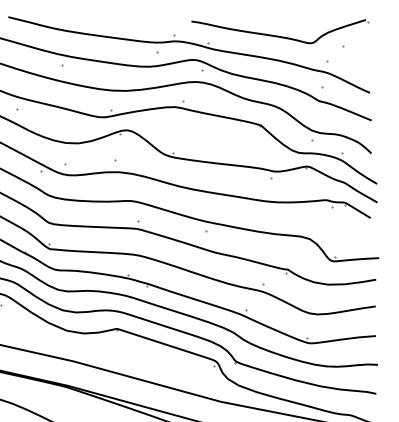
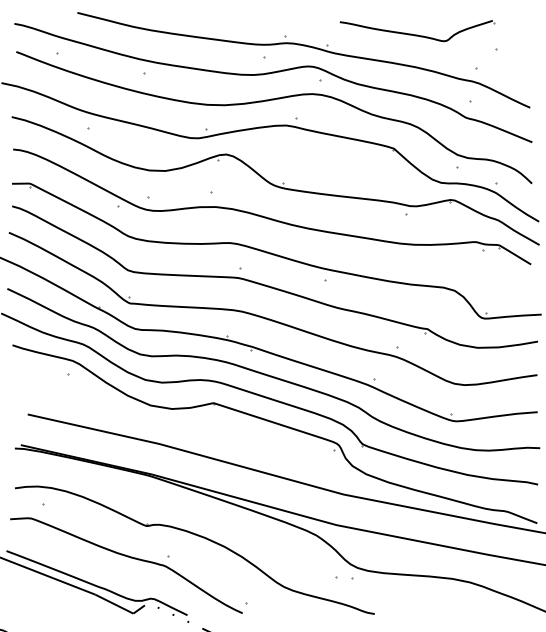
part: (279, 31) -> (417, 30), size x0.7

